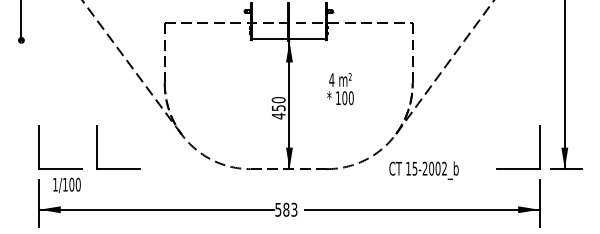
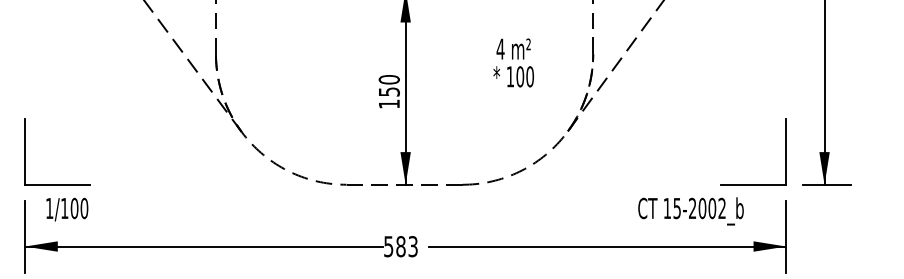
text: (340, 89) -> (513, 63), moved
text: (278, 115) -> (388, 103), 450 -> 150
part: (97, 147) -> (113, 151), removed
text: (423, 170) -> (690, 211), moved

